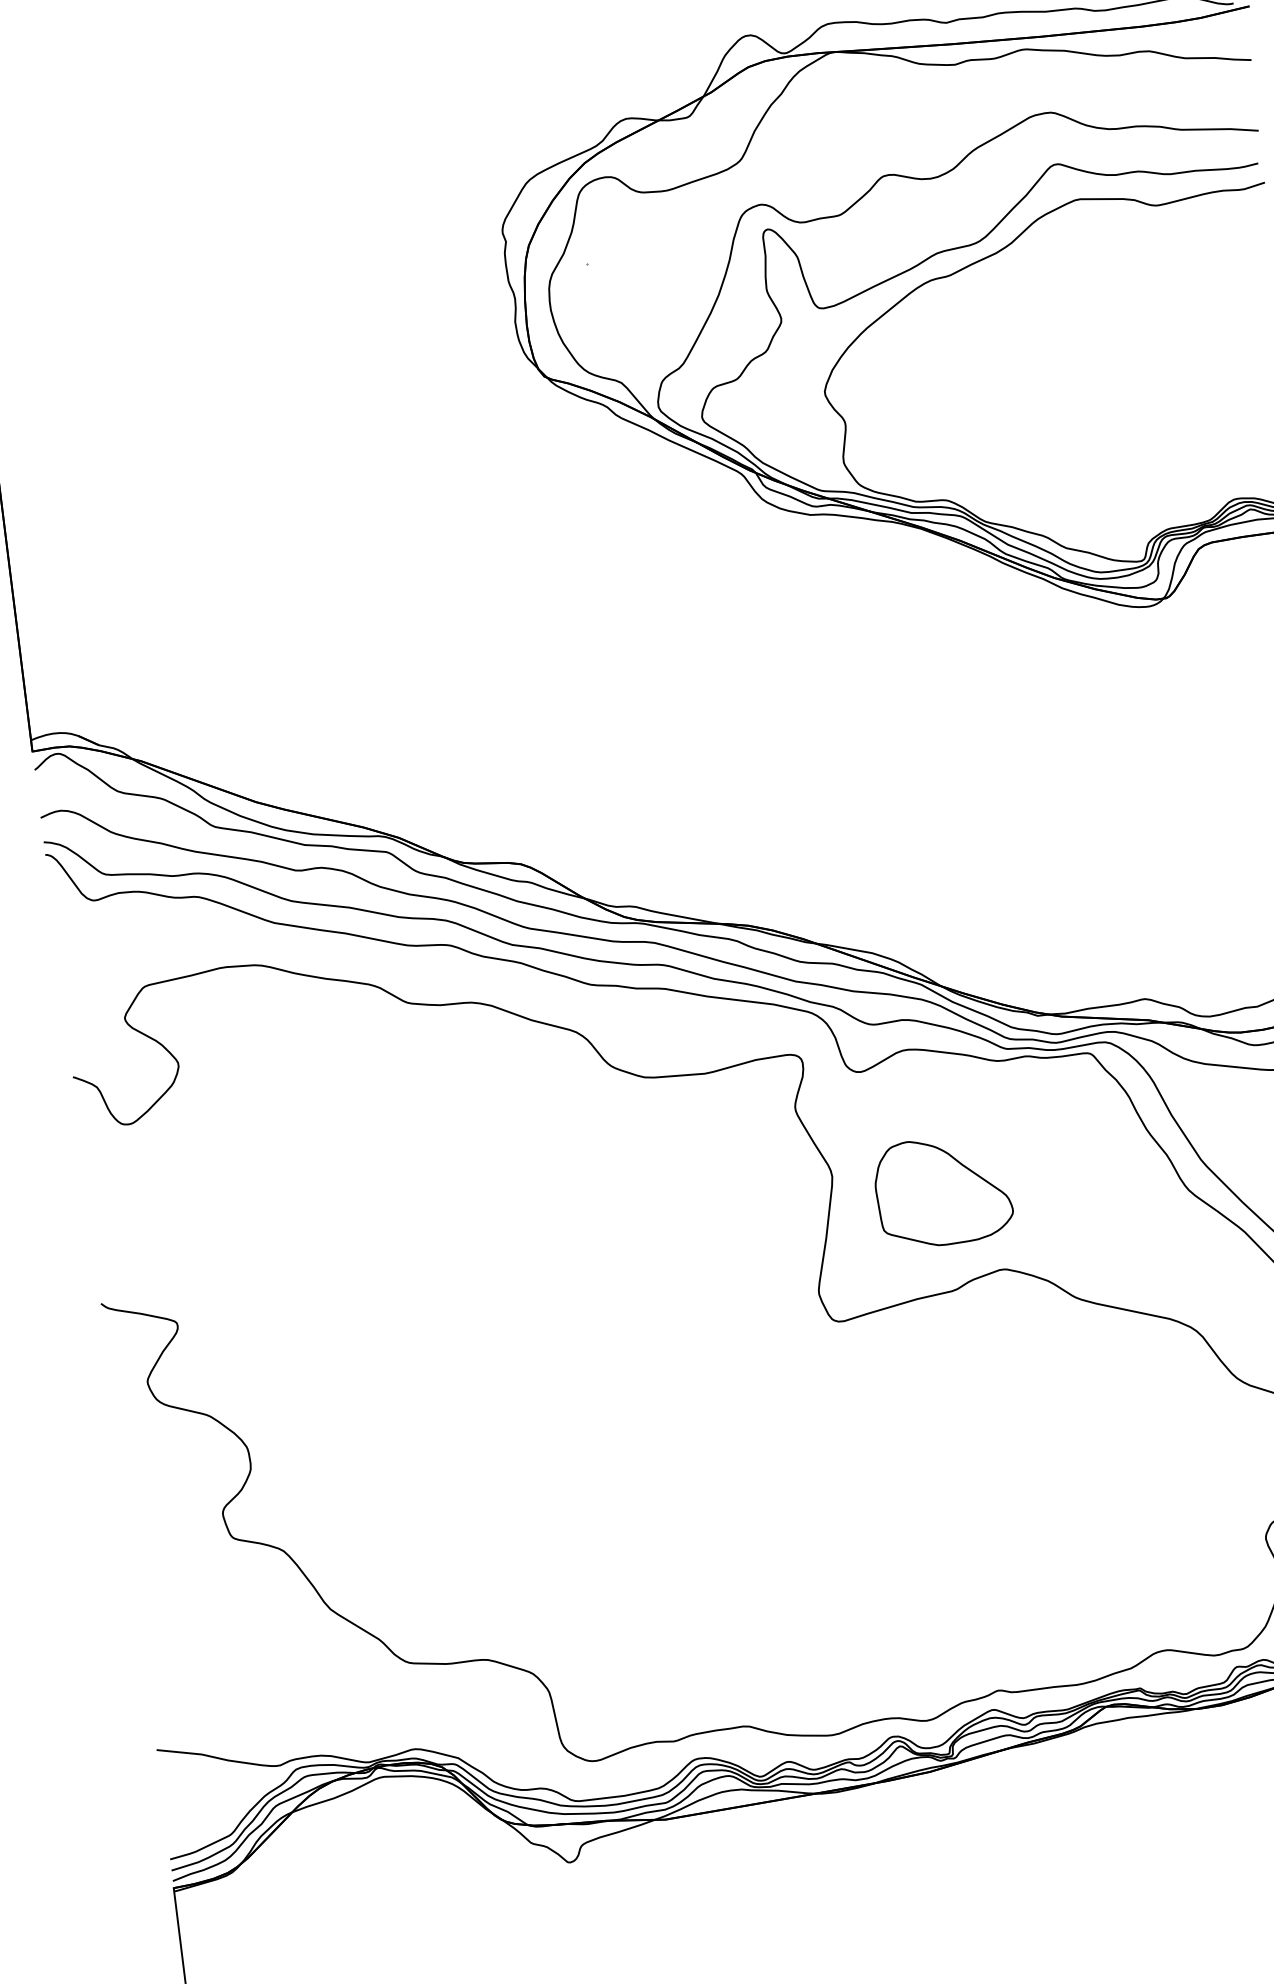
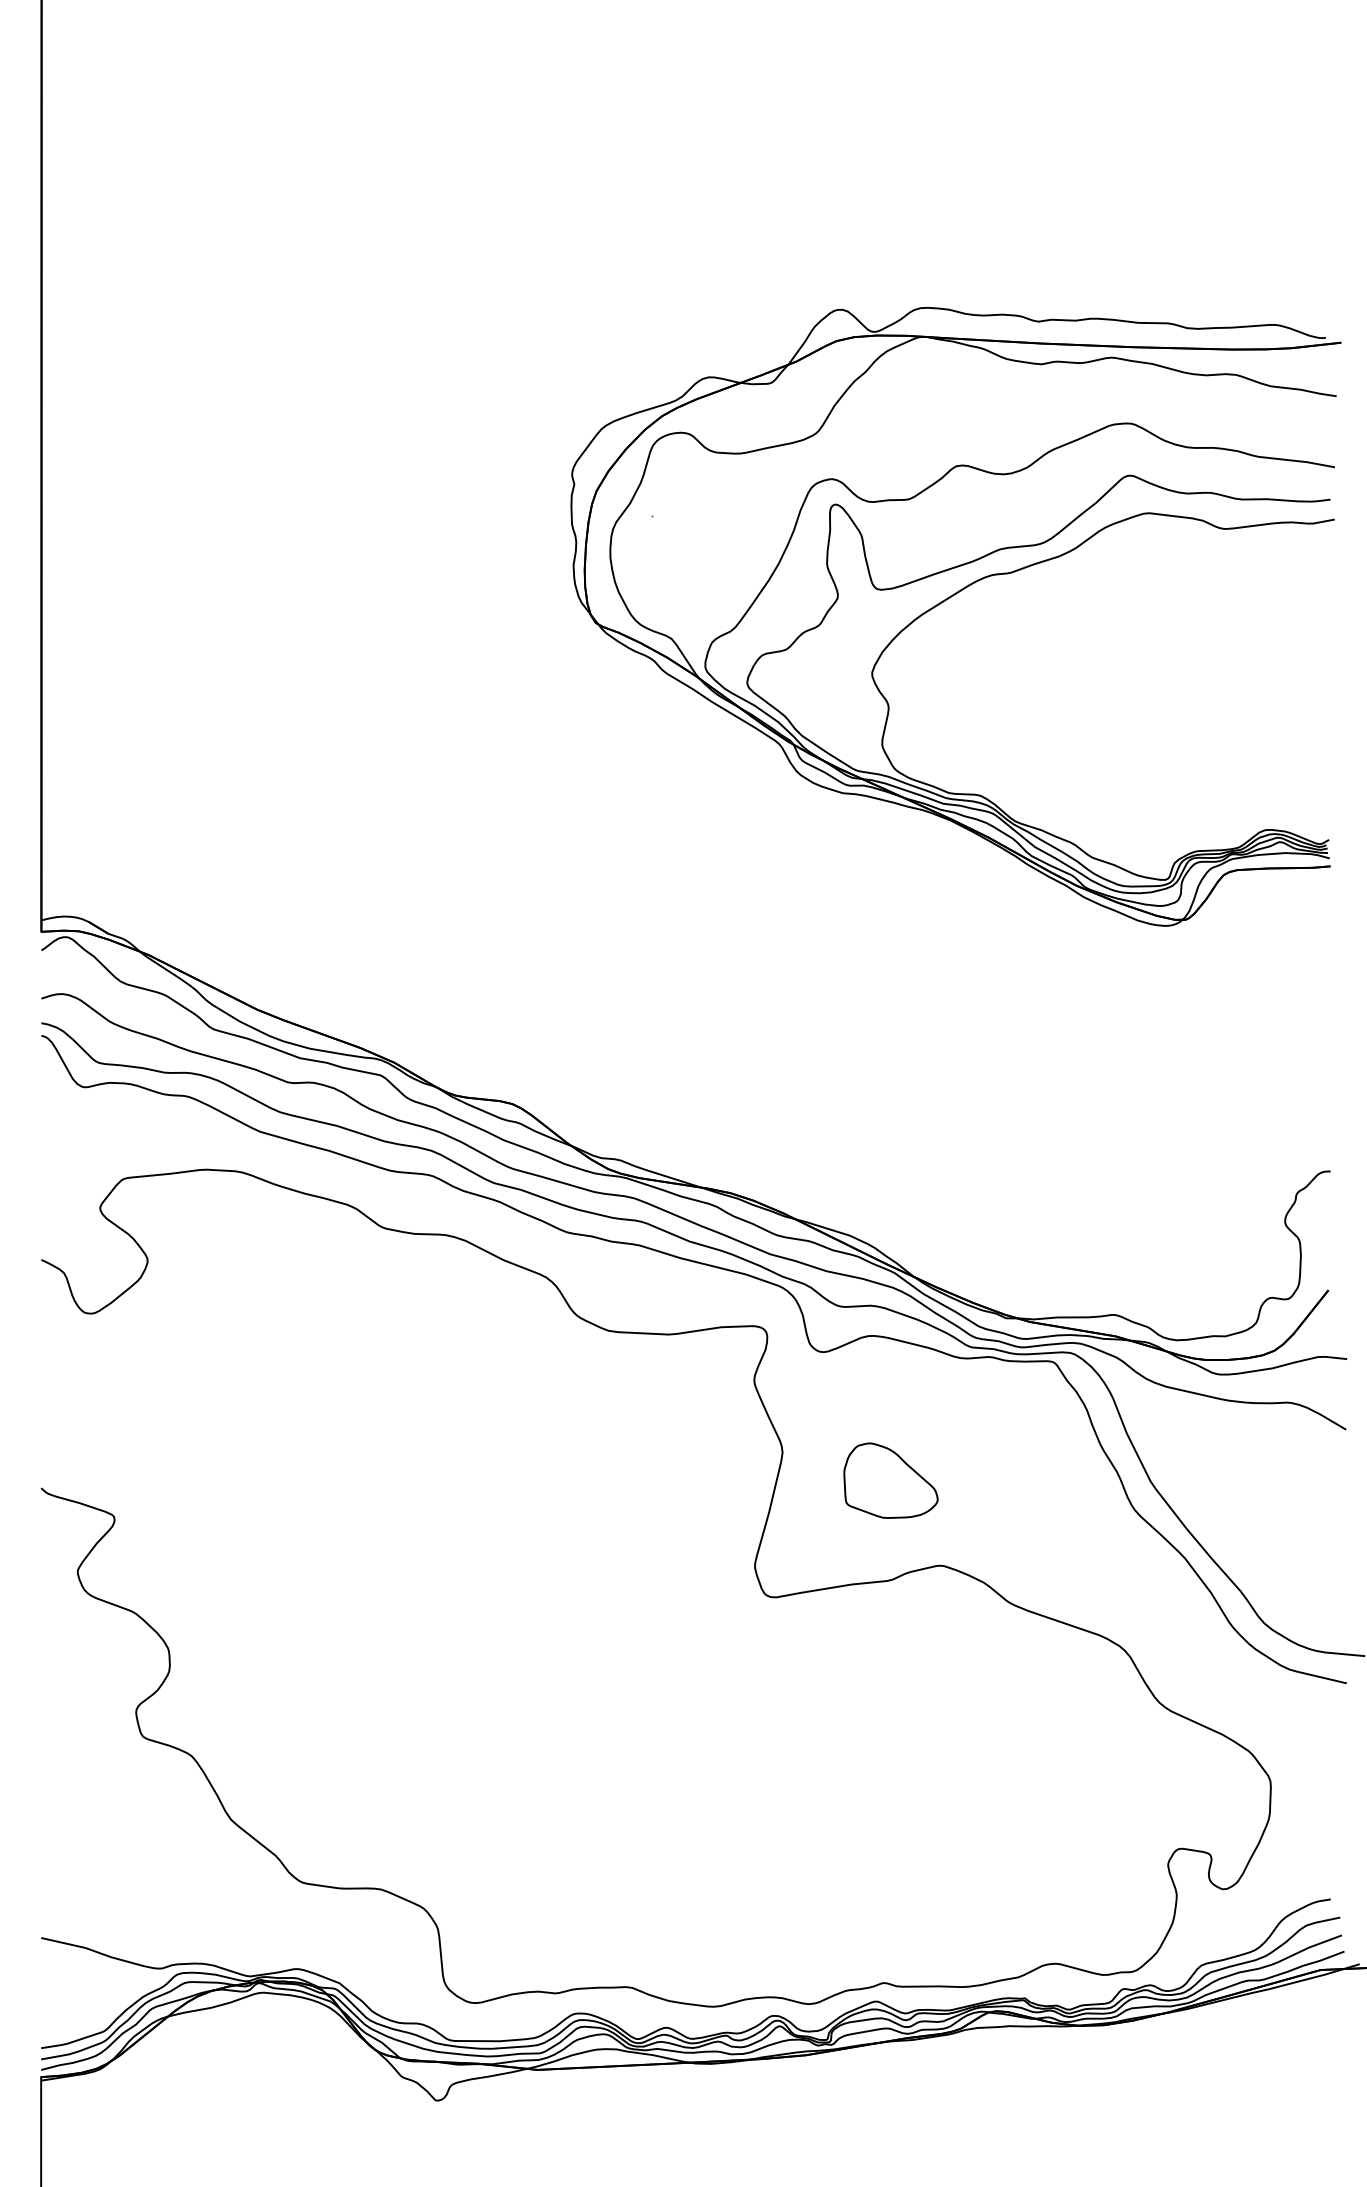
part: (942, 1191) -> (890, 1480), size x0.7

